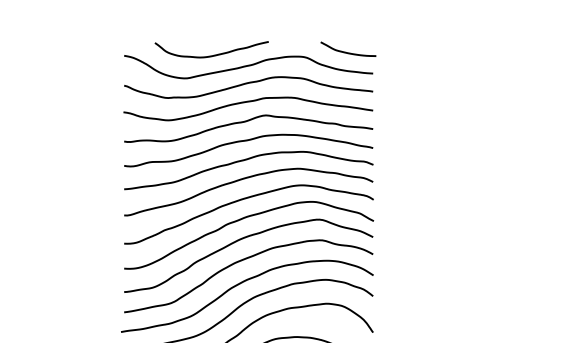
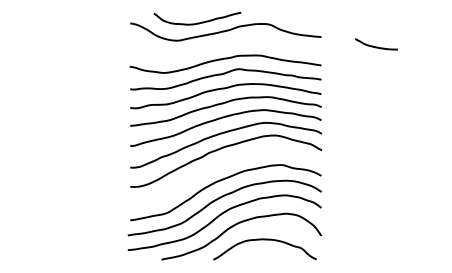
curve: (348, 52) -> (376, 46), moved
curve: (248, 84) -> (225, 45), removed
curve: (244, 239) -> (222, 164), removed

